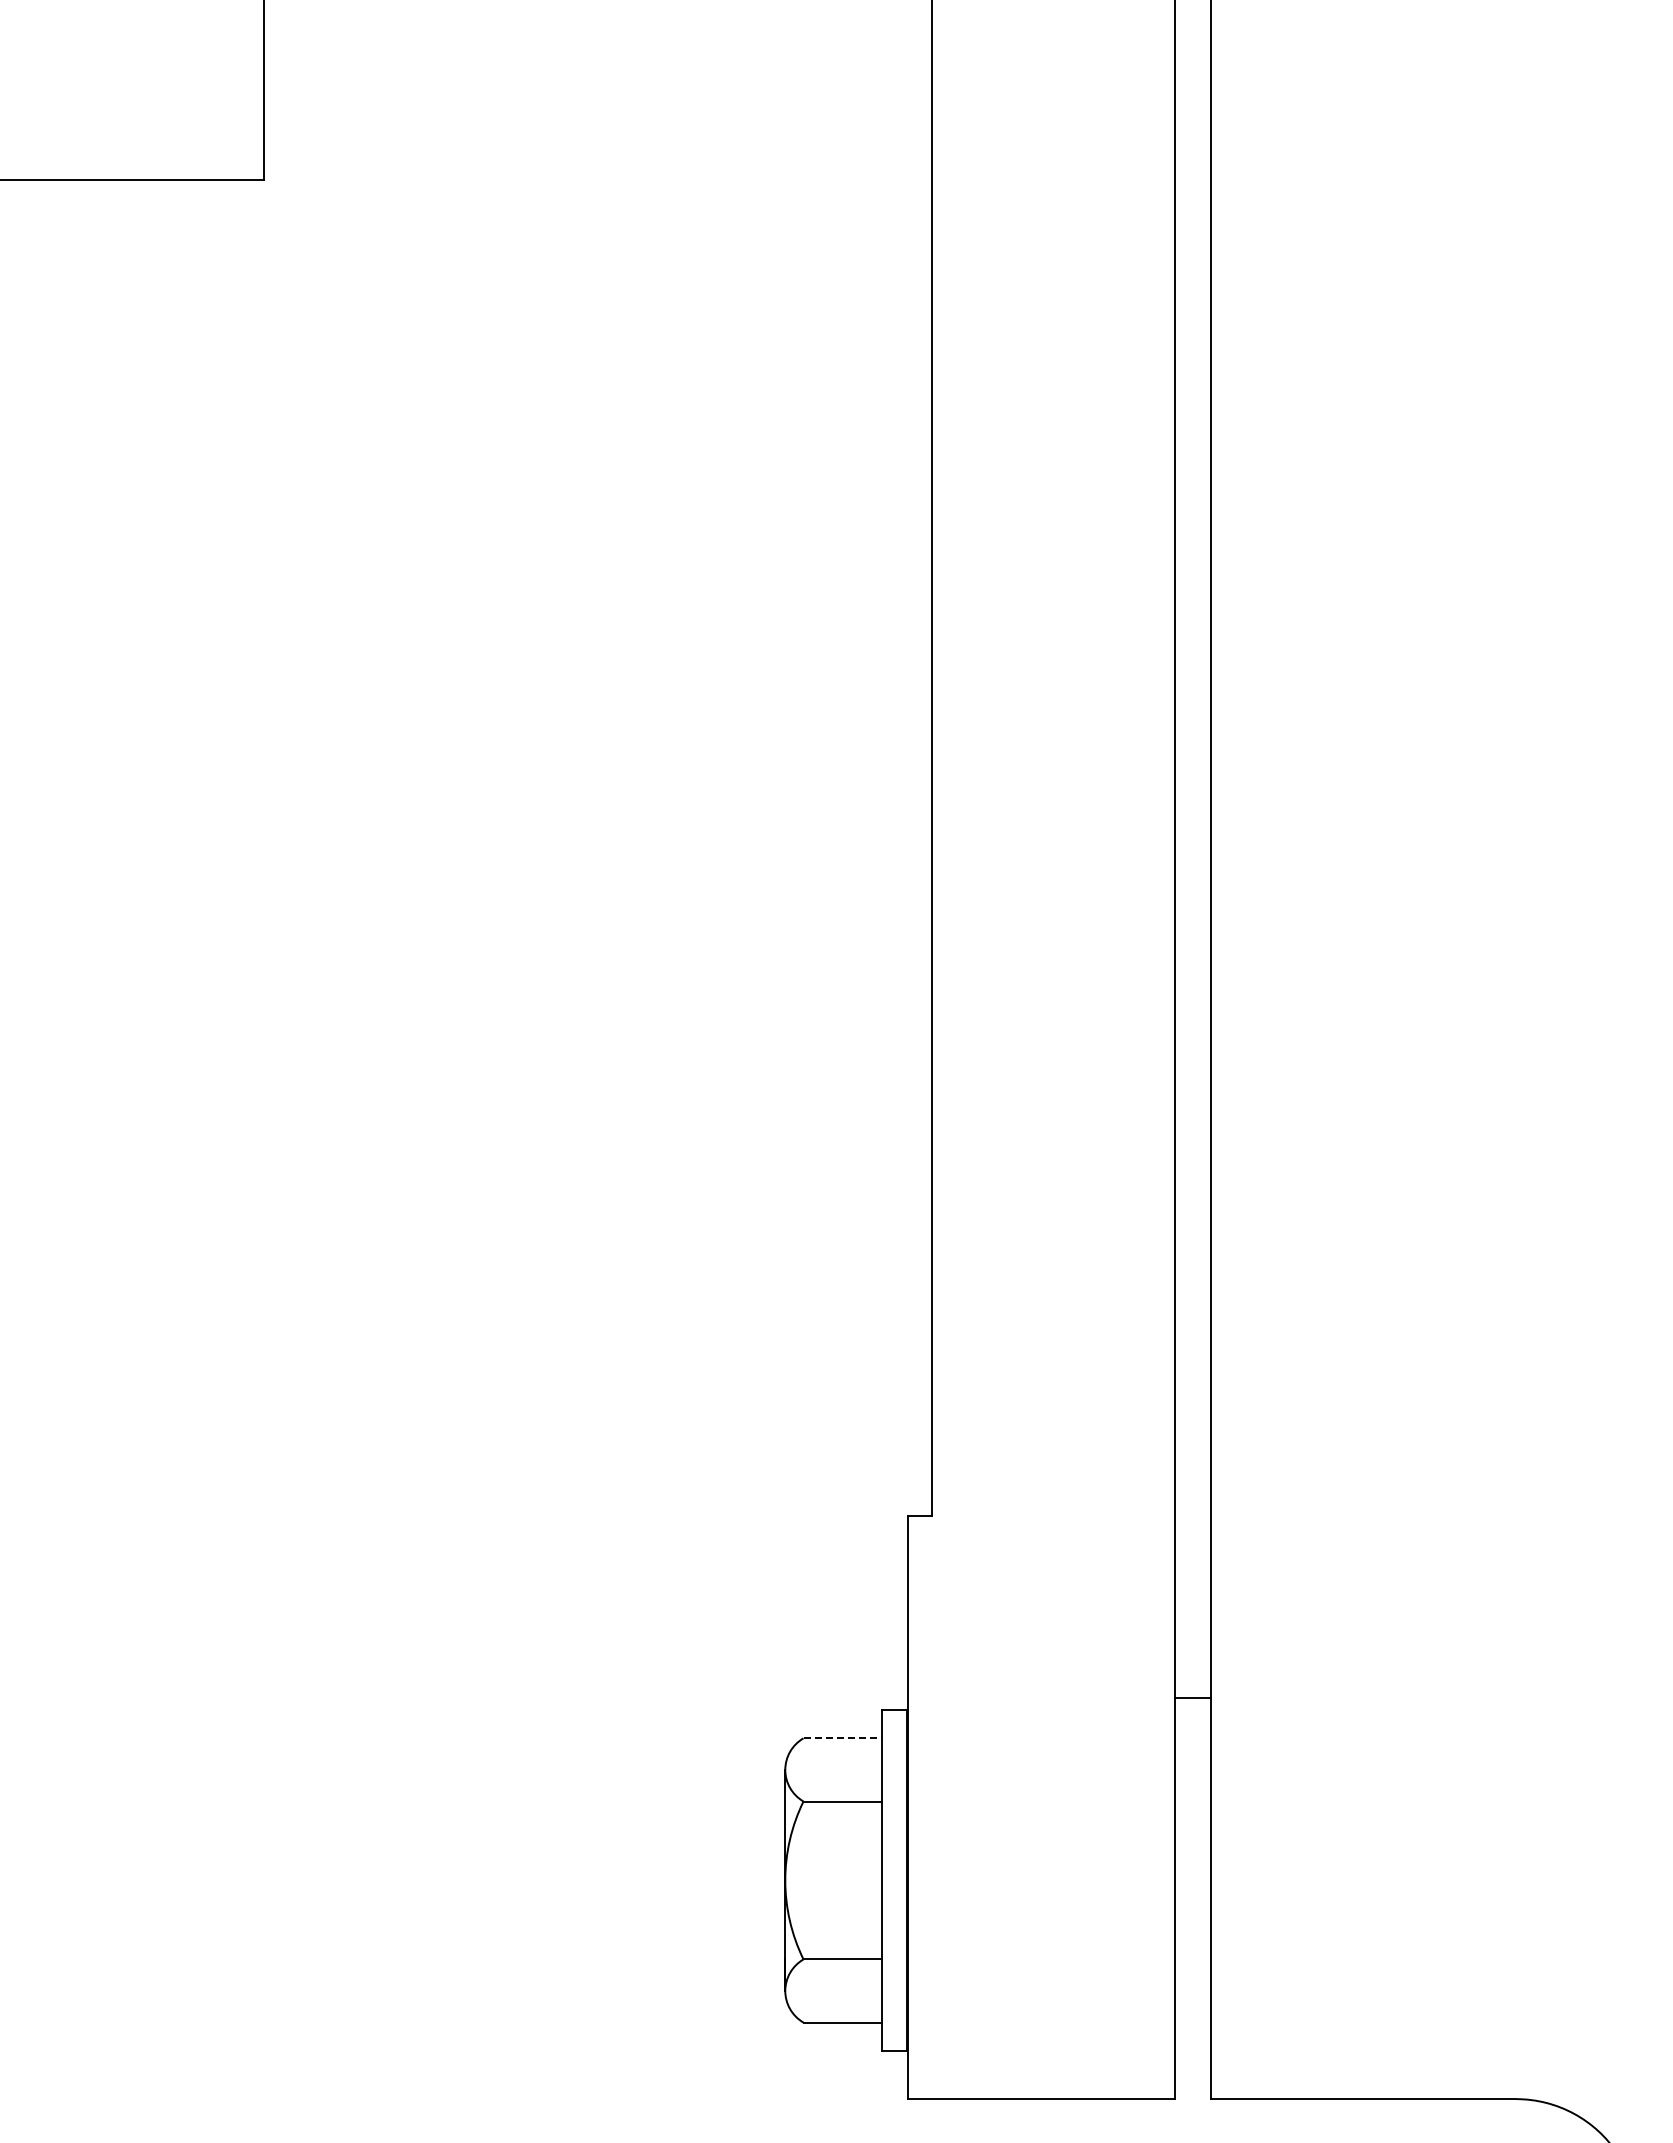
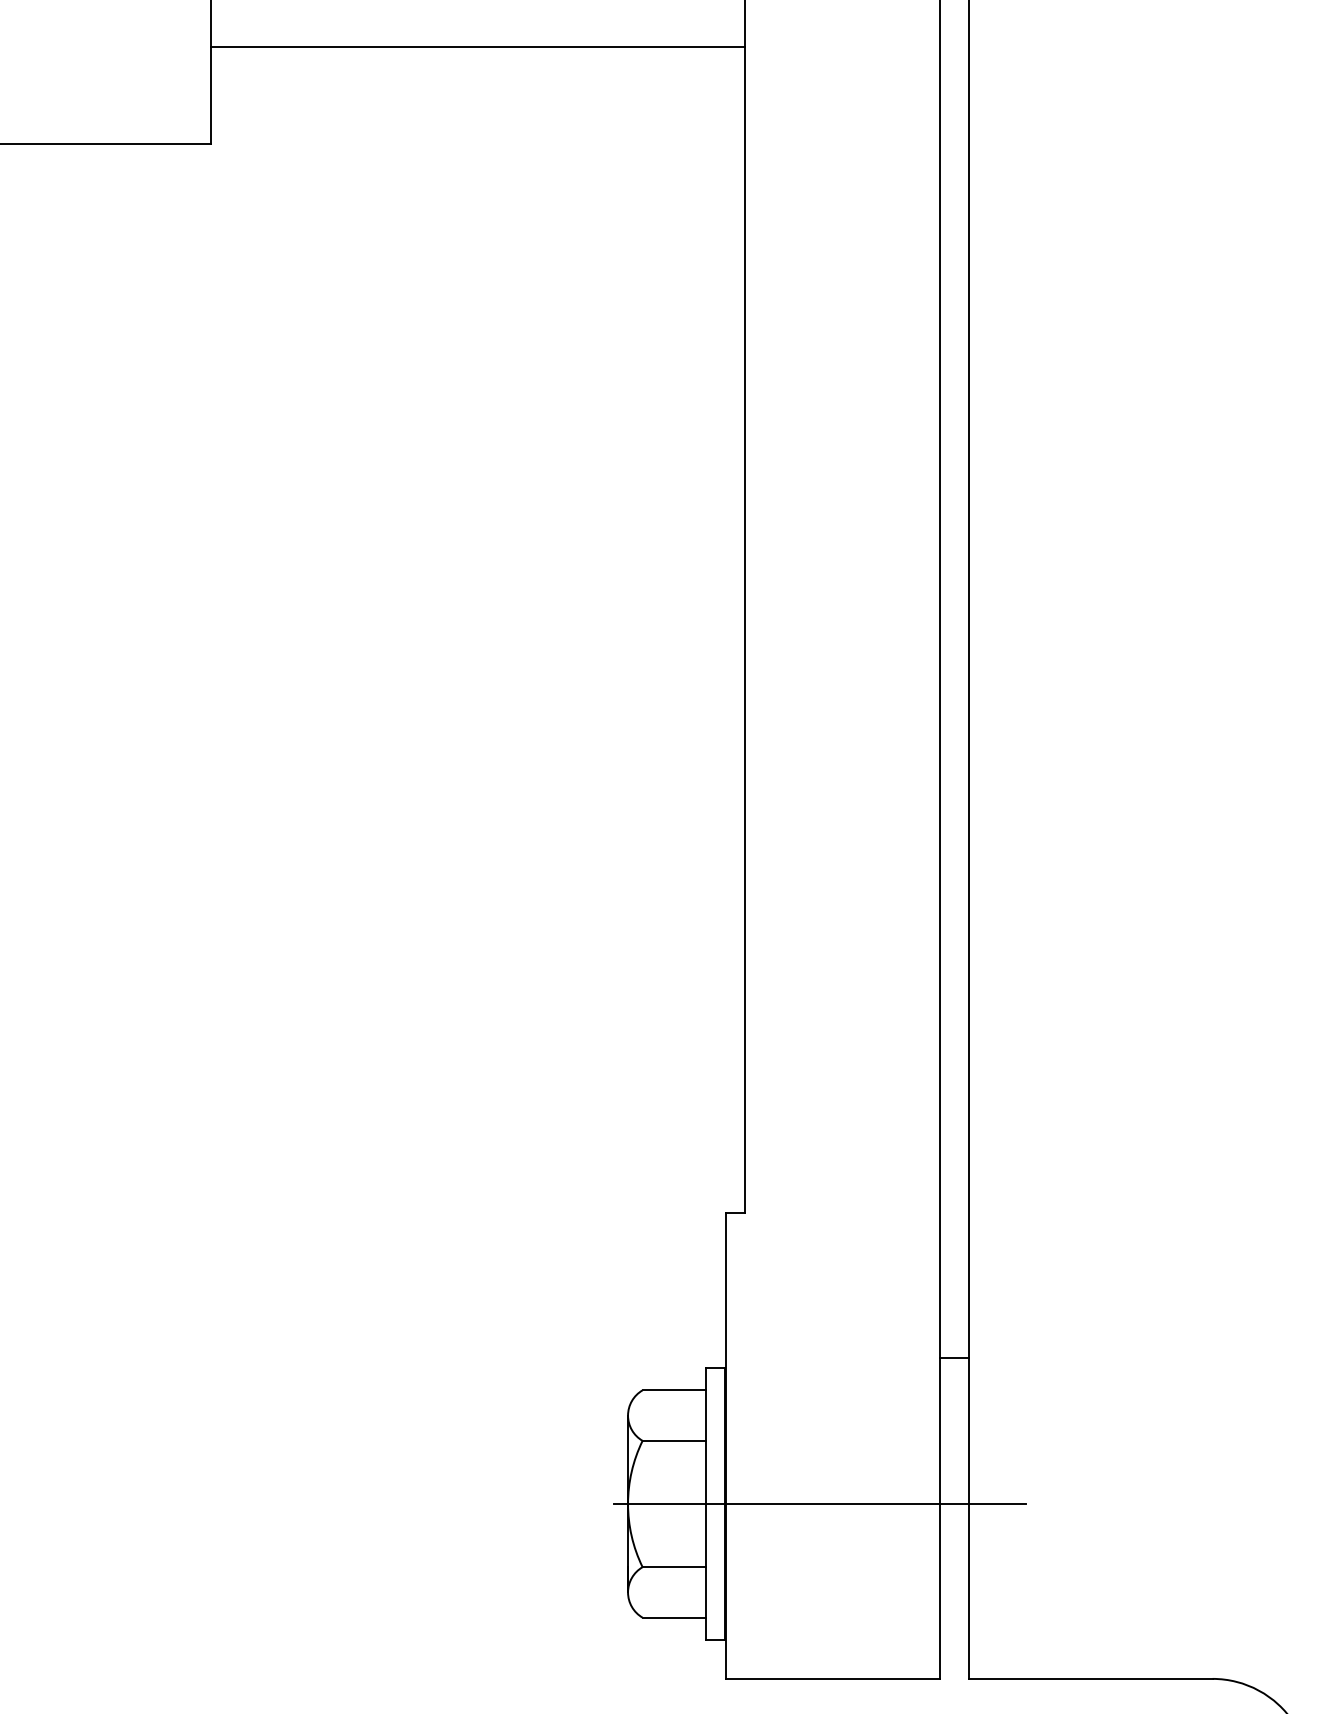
line: (597, 58) -> (477, 46), added
line: (843, 1738) -> (674, 1390), dashed -> solid
line: (1024, 1880) -> (819, 1504), added

